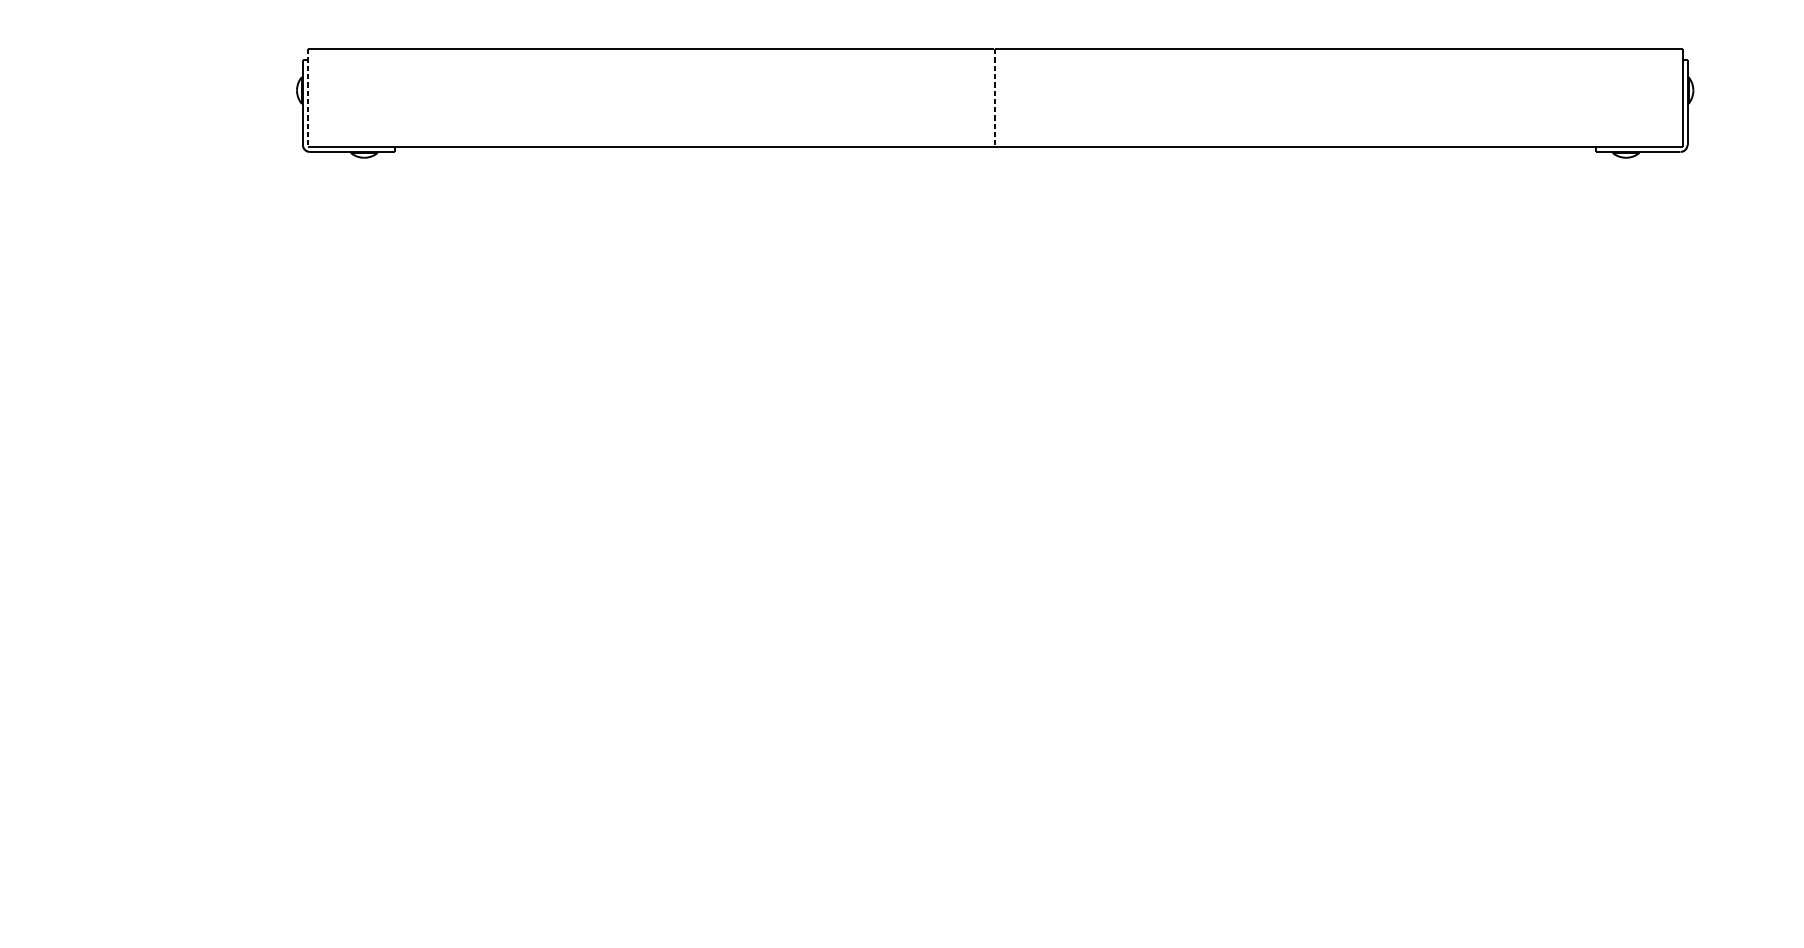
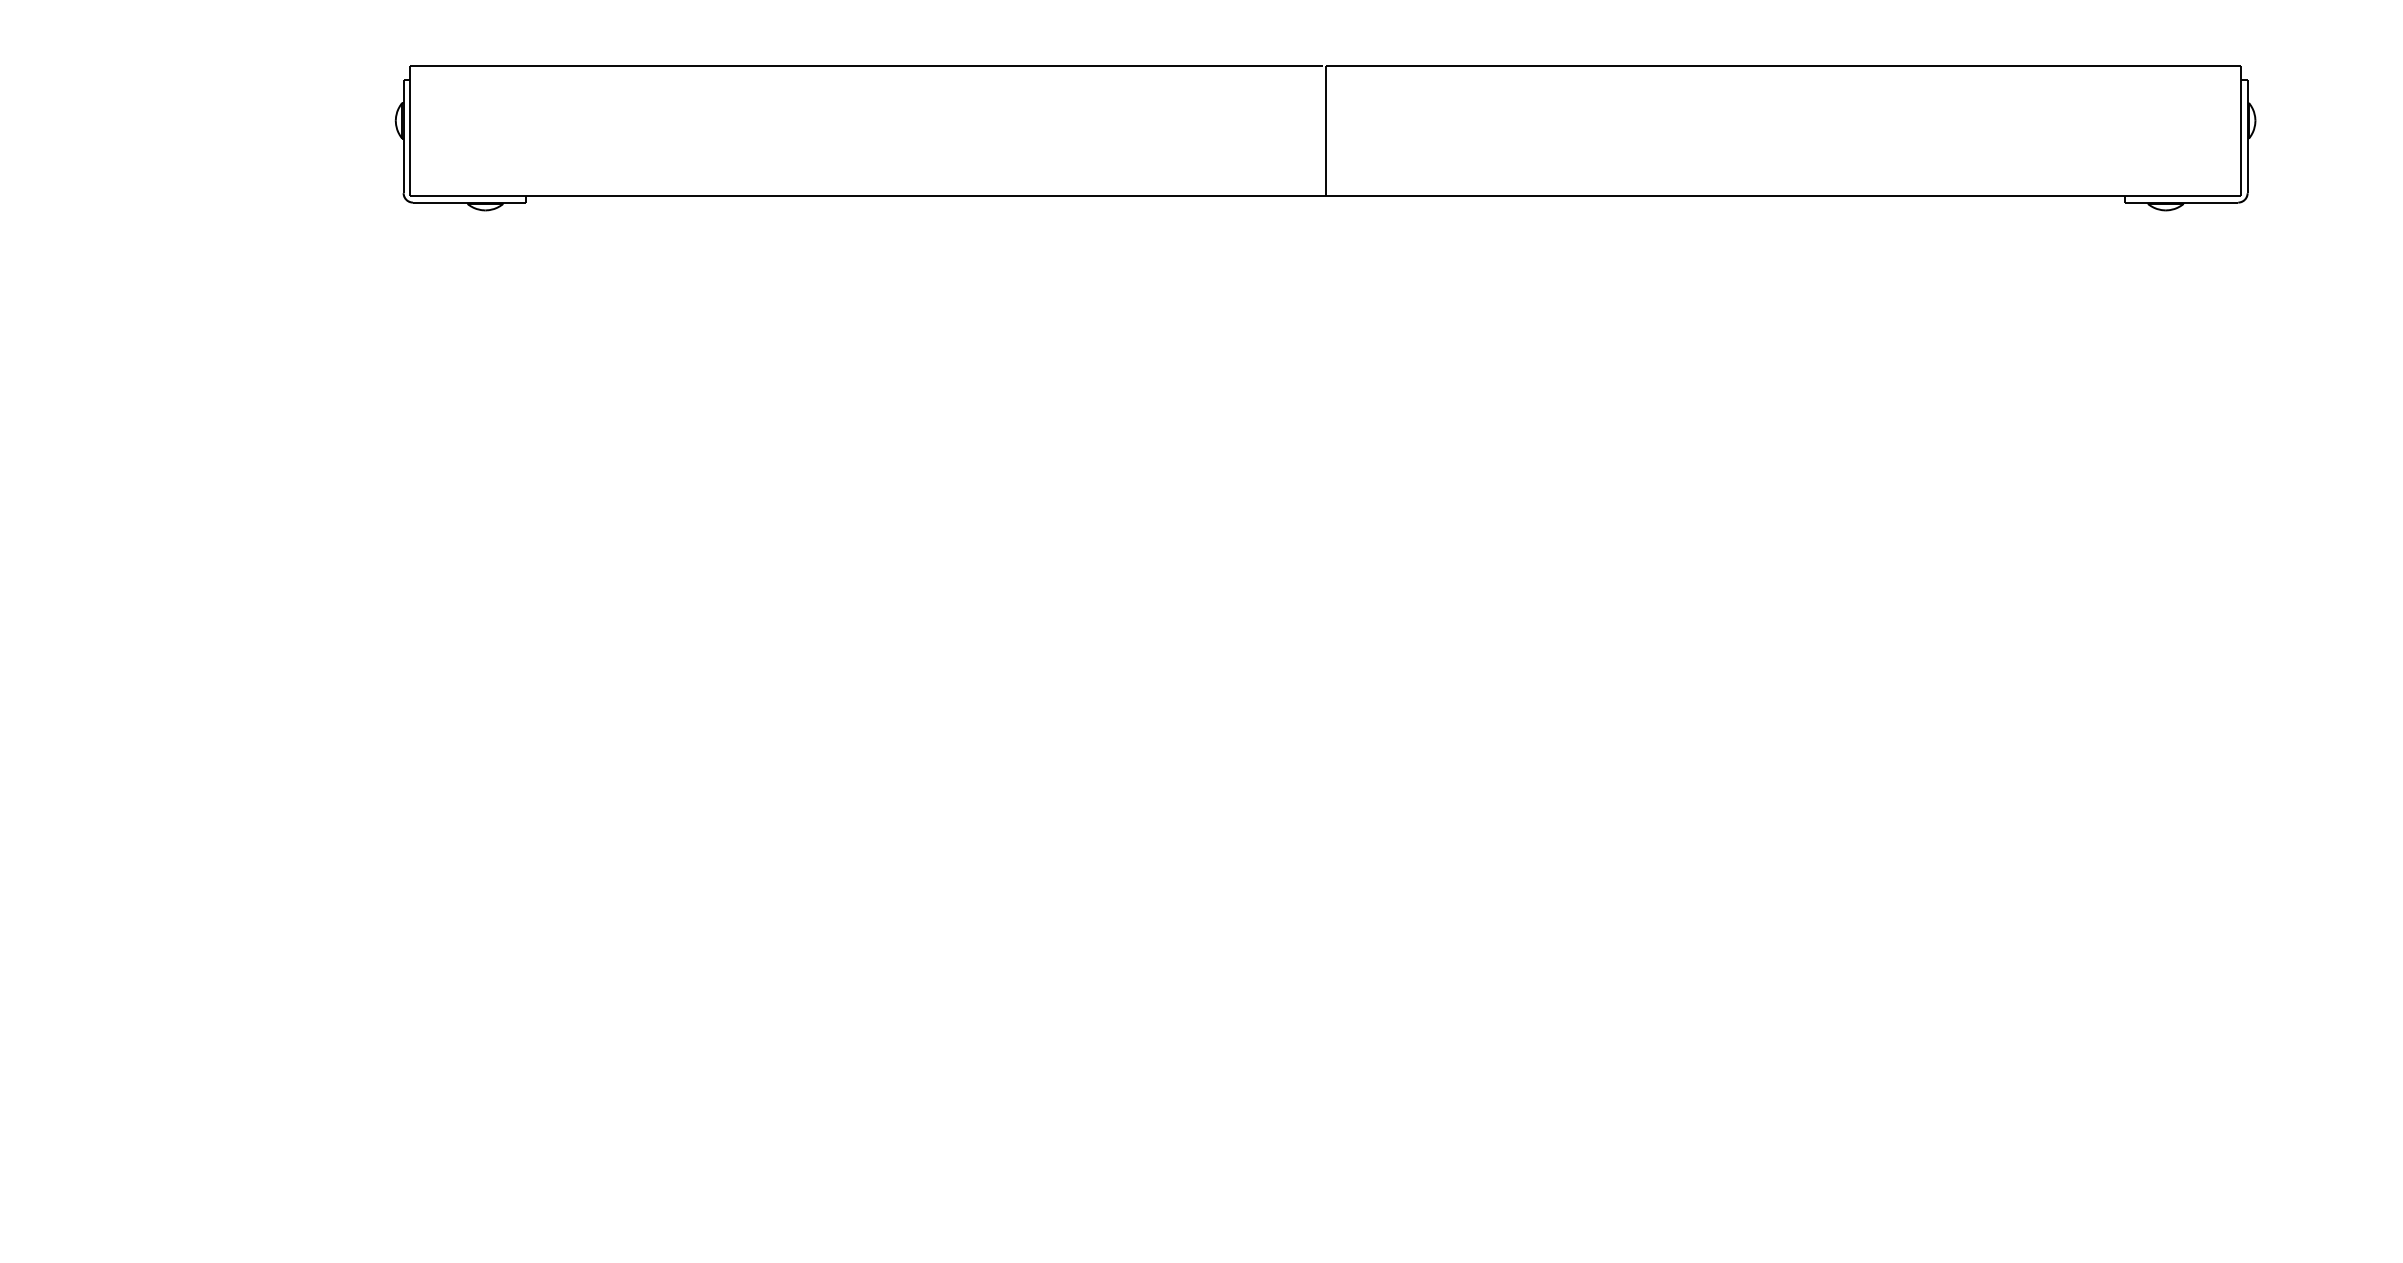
line: (308, 98) -> (410, 131), dashed -> solid
line: (995, 98) -> (1325, 131), dashed -> solid

